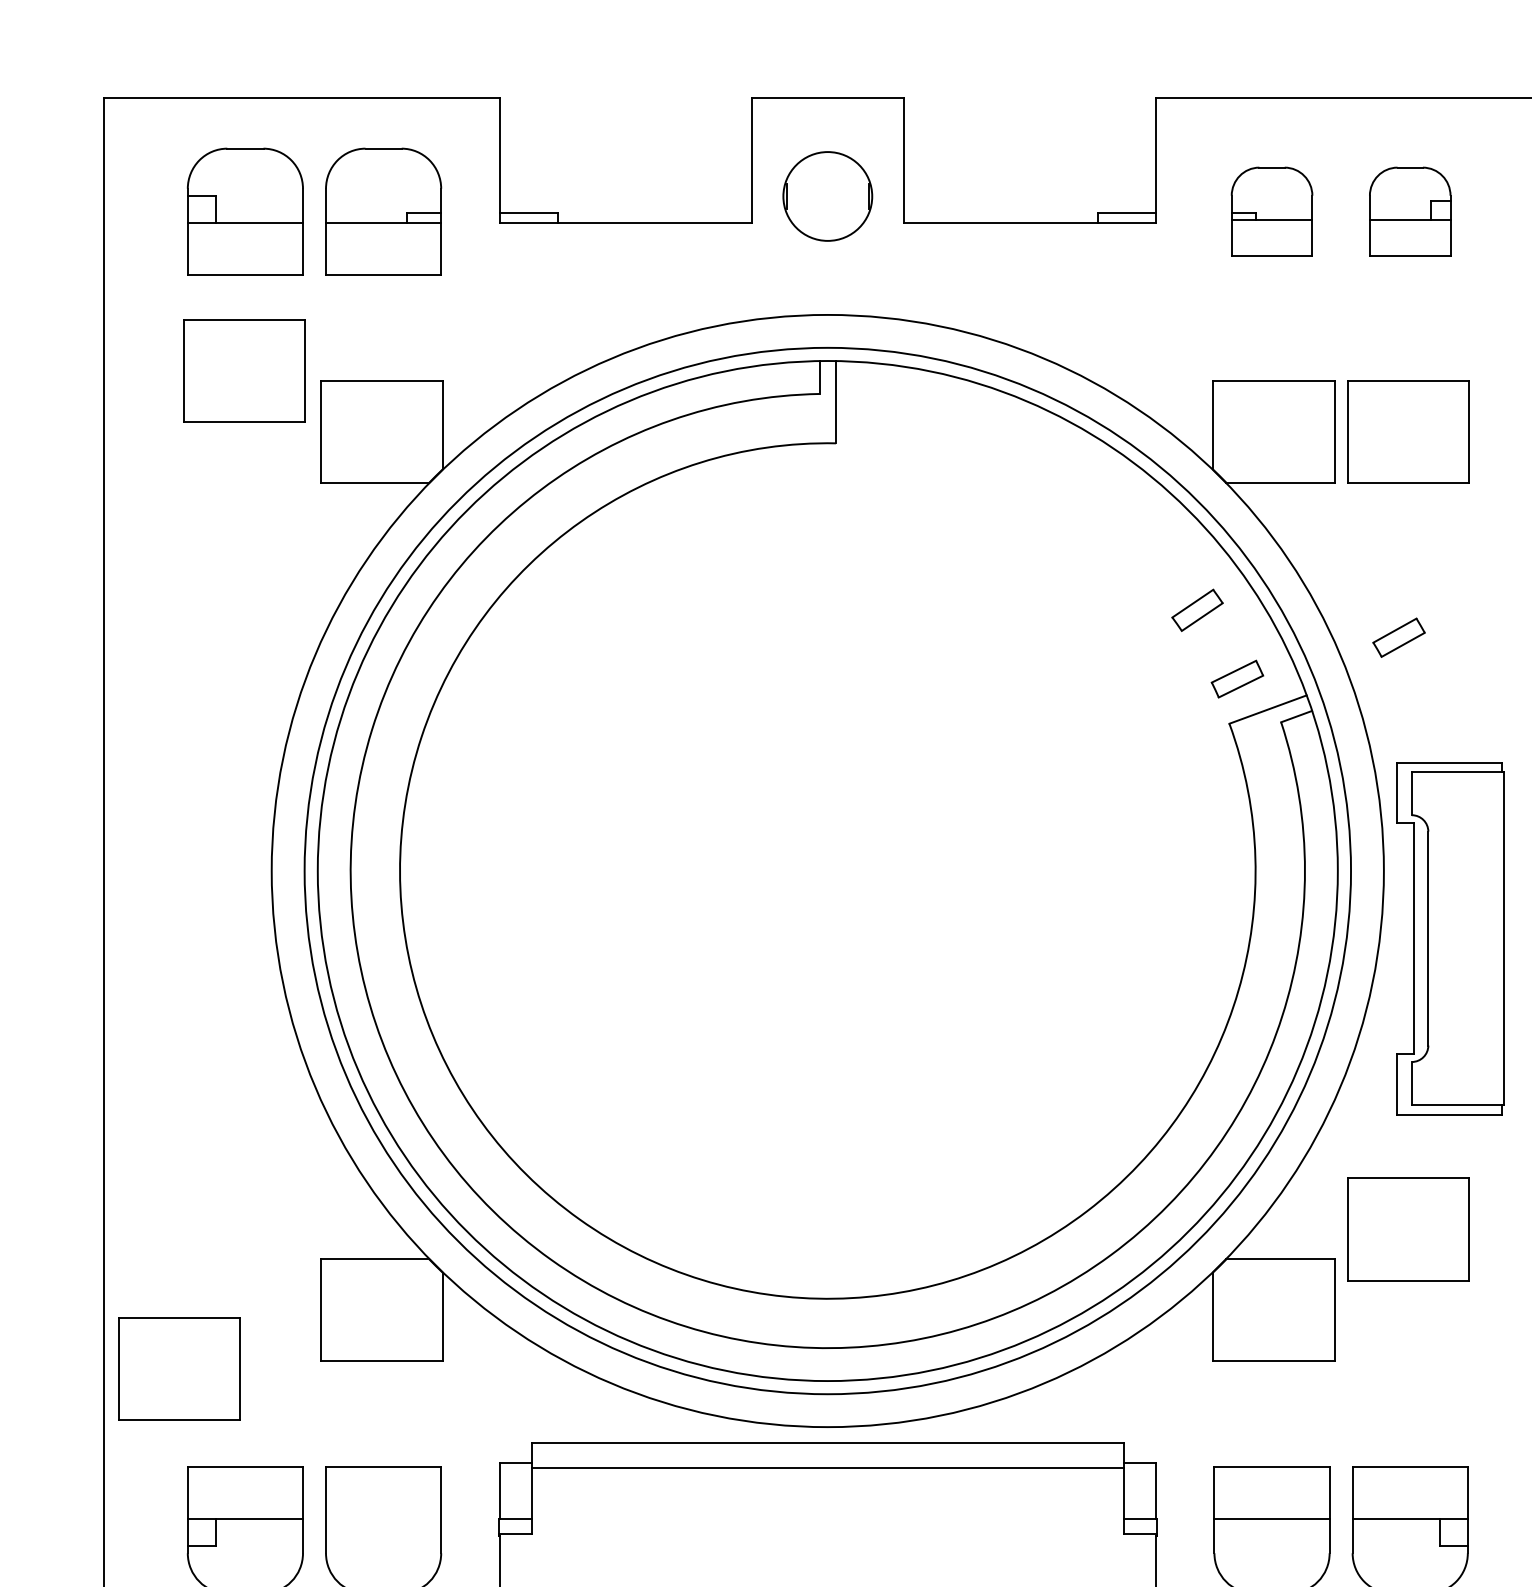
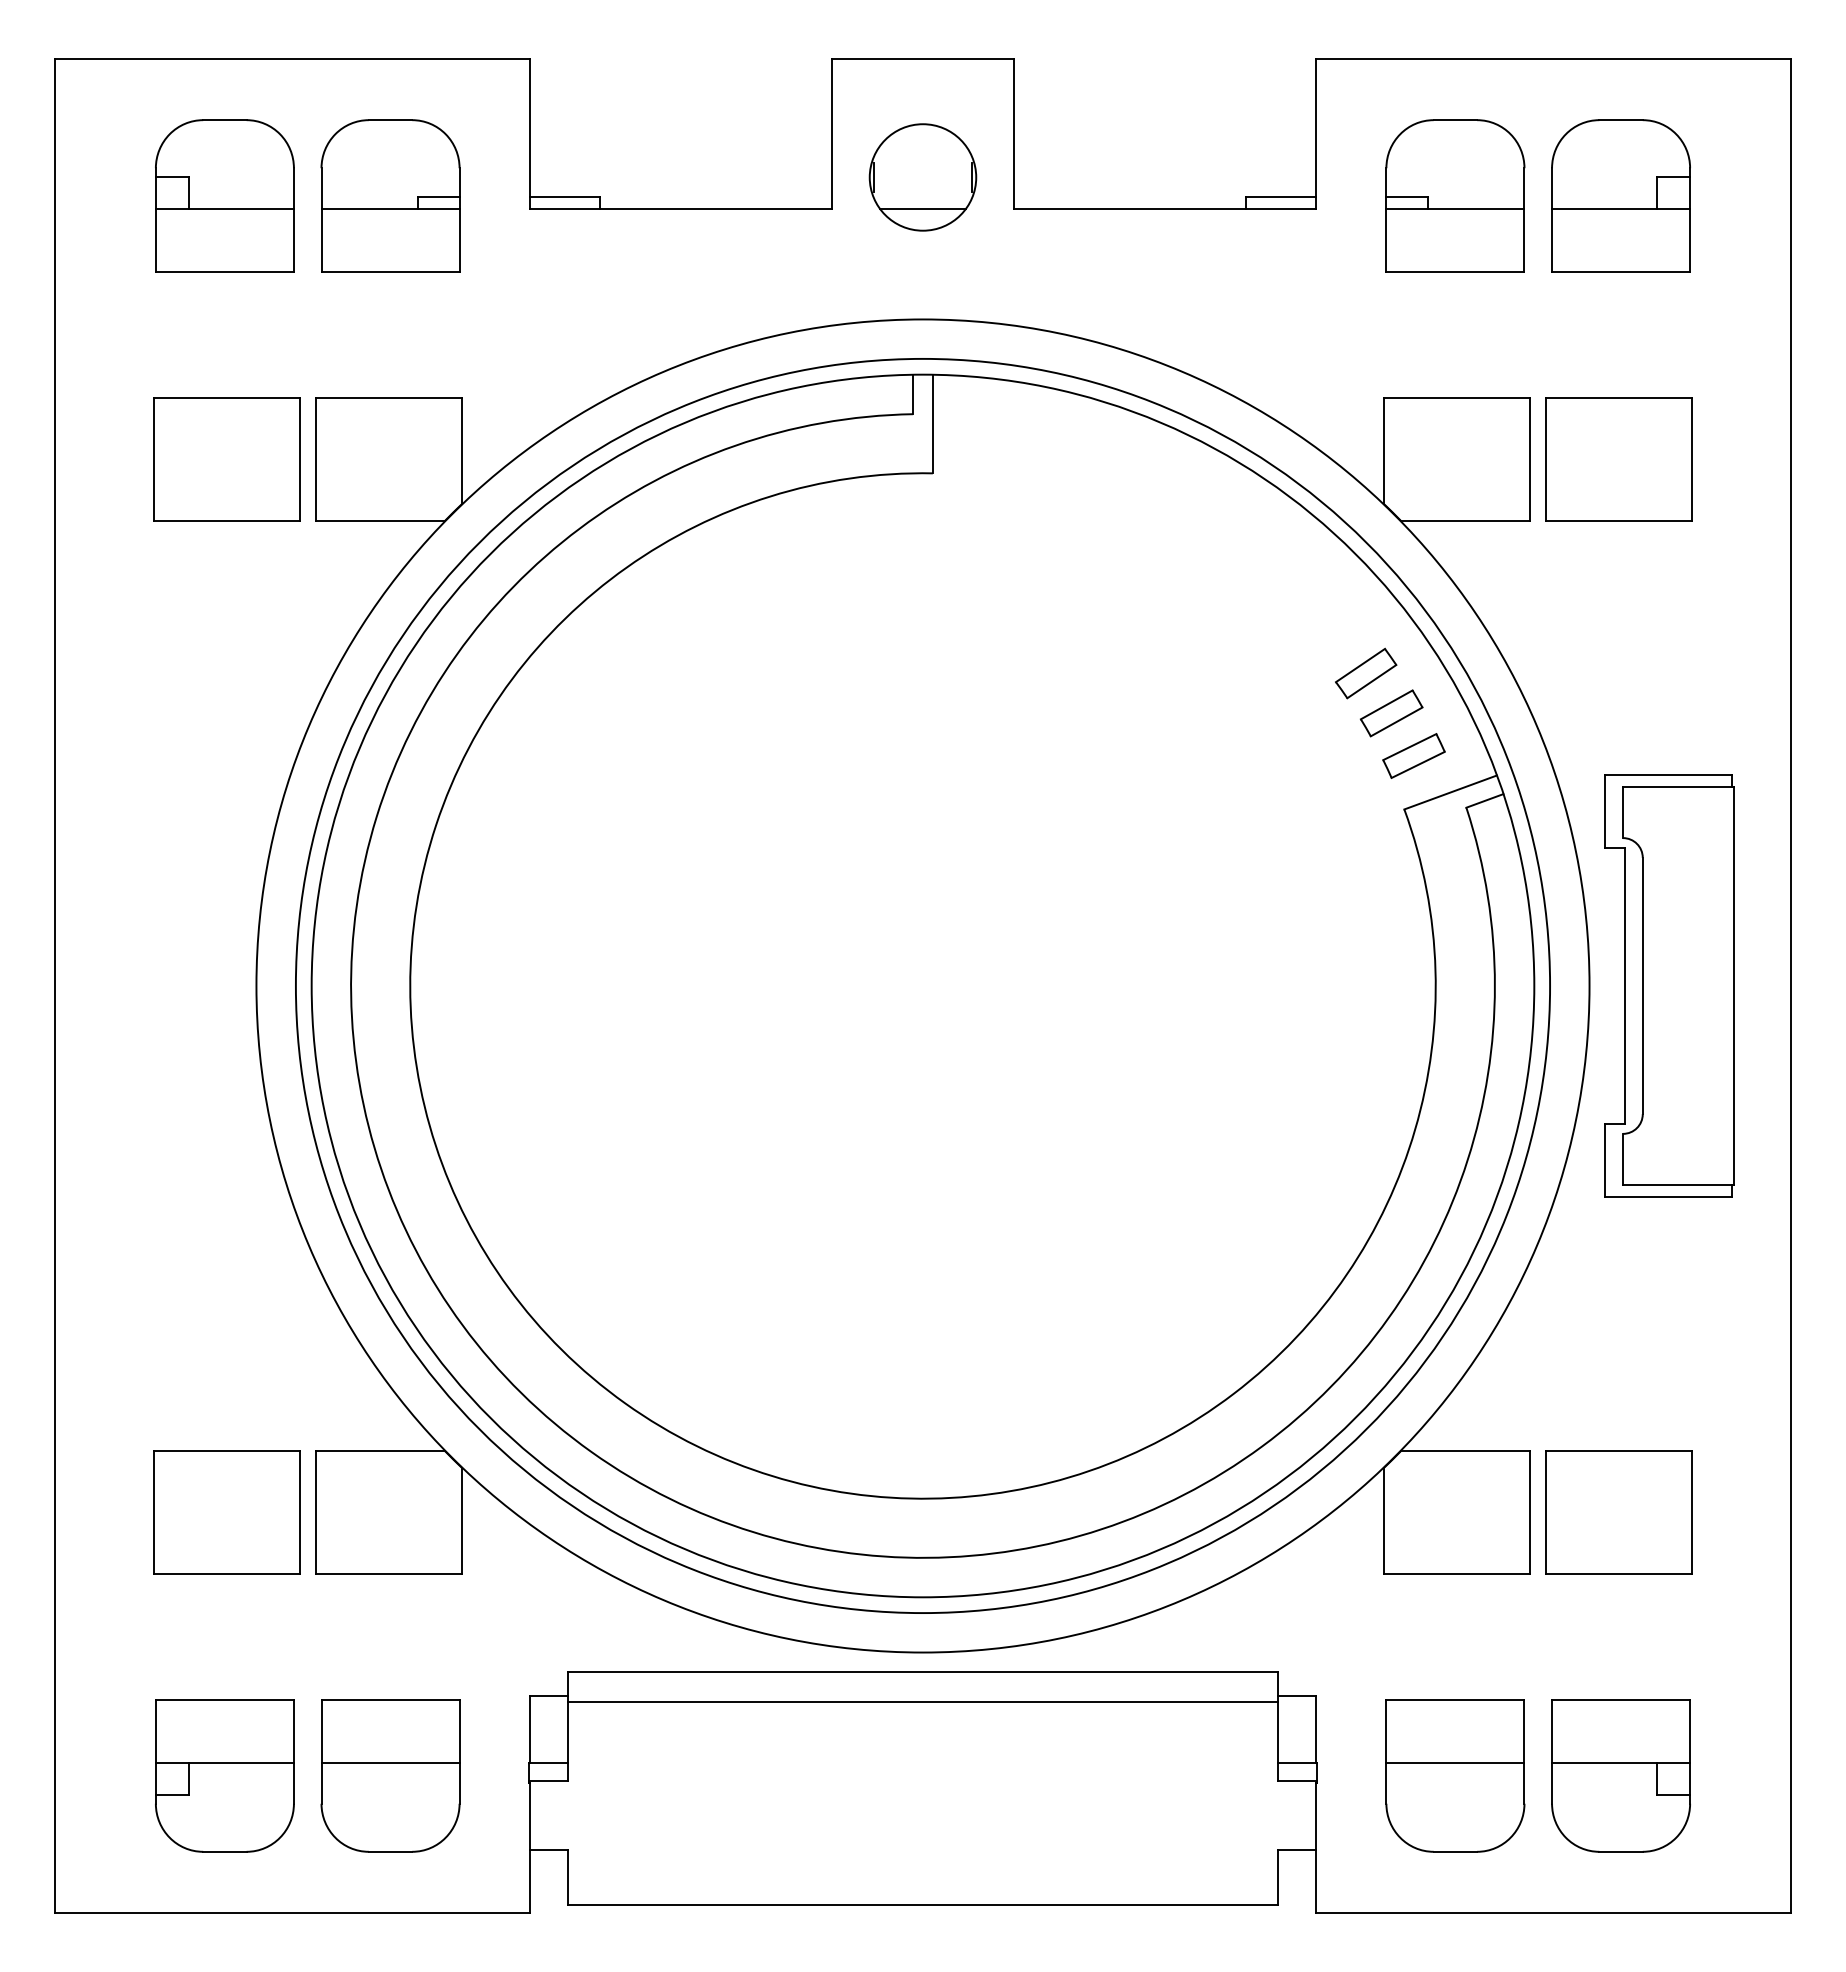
part: (1272, 211) -> (1455, 195), size x1.43
part: (1409, 211) -> (1620, 195), size x1.43
line: (827, 223) -> (922, 209), added
part: (244, 370) -> (226, 459), moved
part: (1398, 637) -> (1391, 713), moved
part: (1450, 938) -> (1669, 985), moved
part: (1408, 1229) -> (1618, 1512), moved
part: (179, 1368) -> (226, 1512), moved
line: (383, 1518) -> (390, 1762), added

